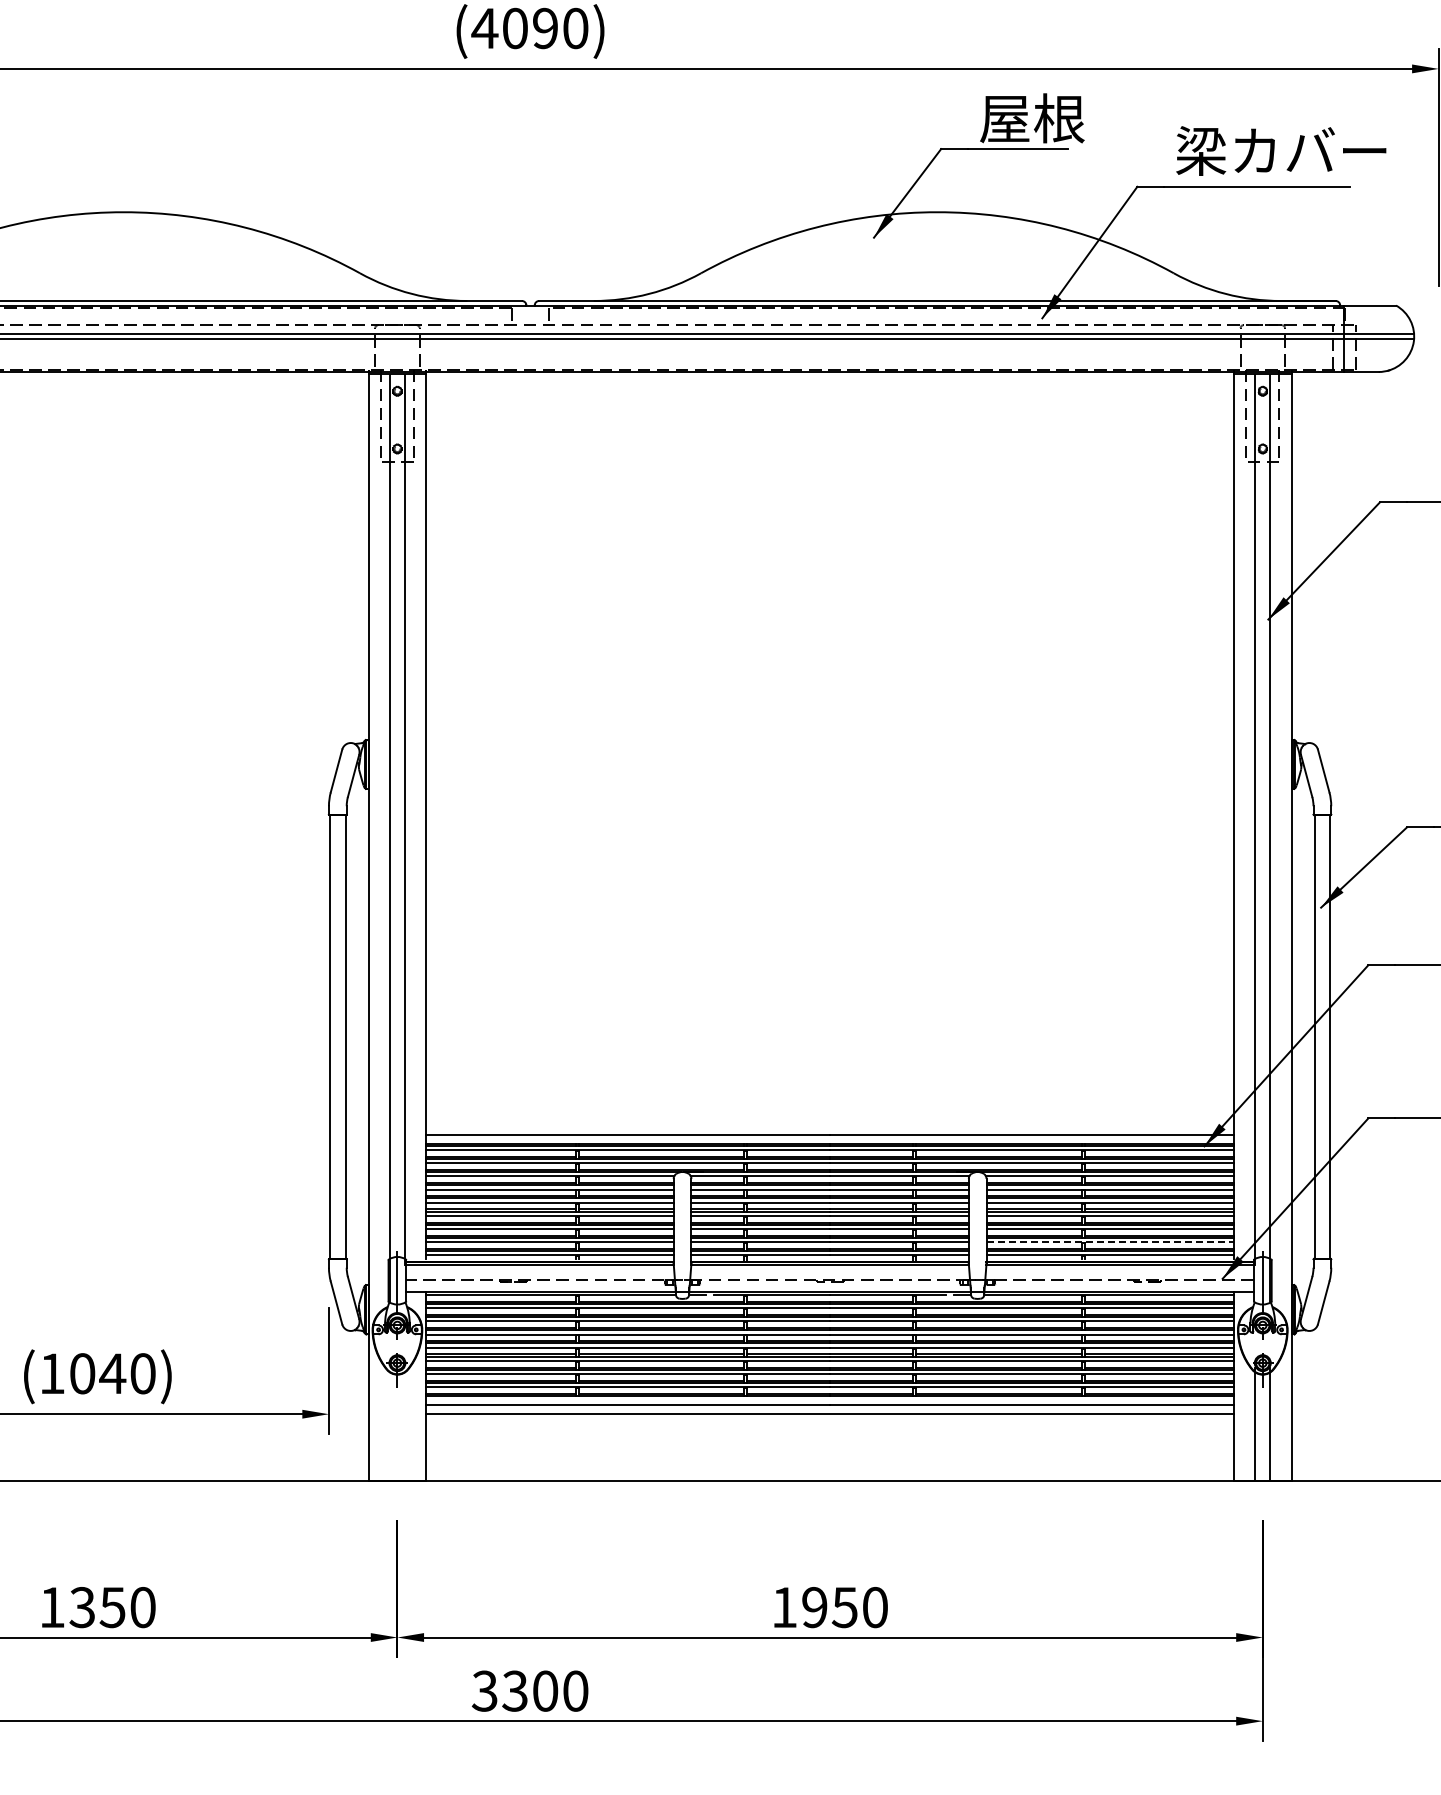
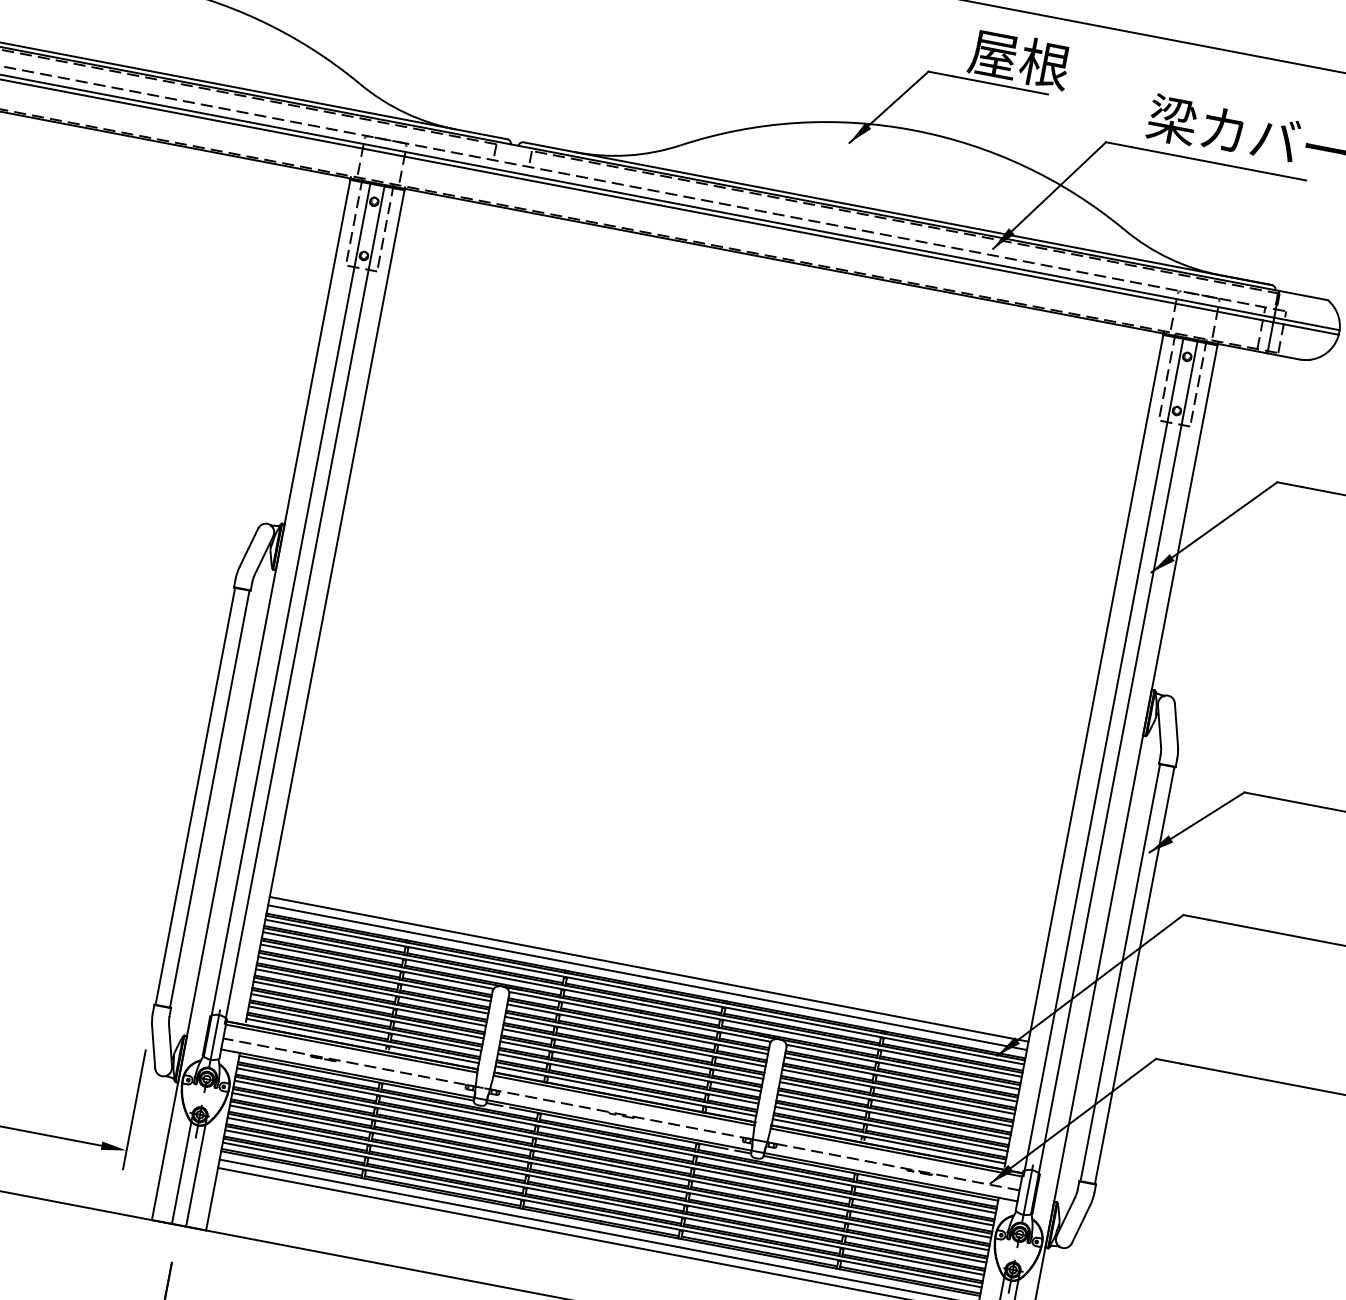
line: (829, 1125) -> (648, 968), added
line: (1110, 1242) -> (891, 1129), dashed -> solid
line: (389, 1423) -> (181, 1170), added
line: (404, 1423) -> (195, 1172), added

